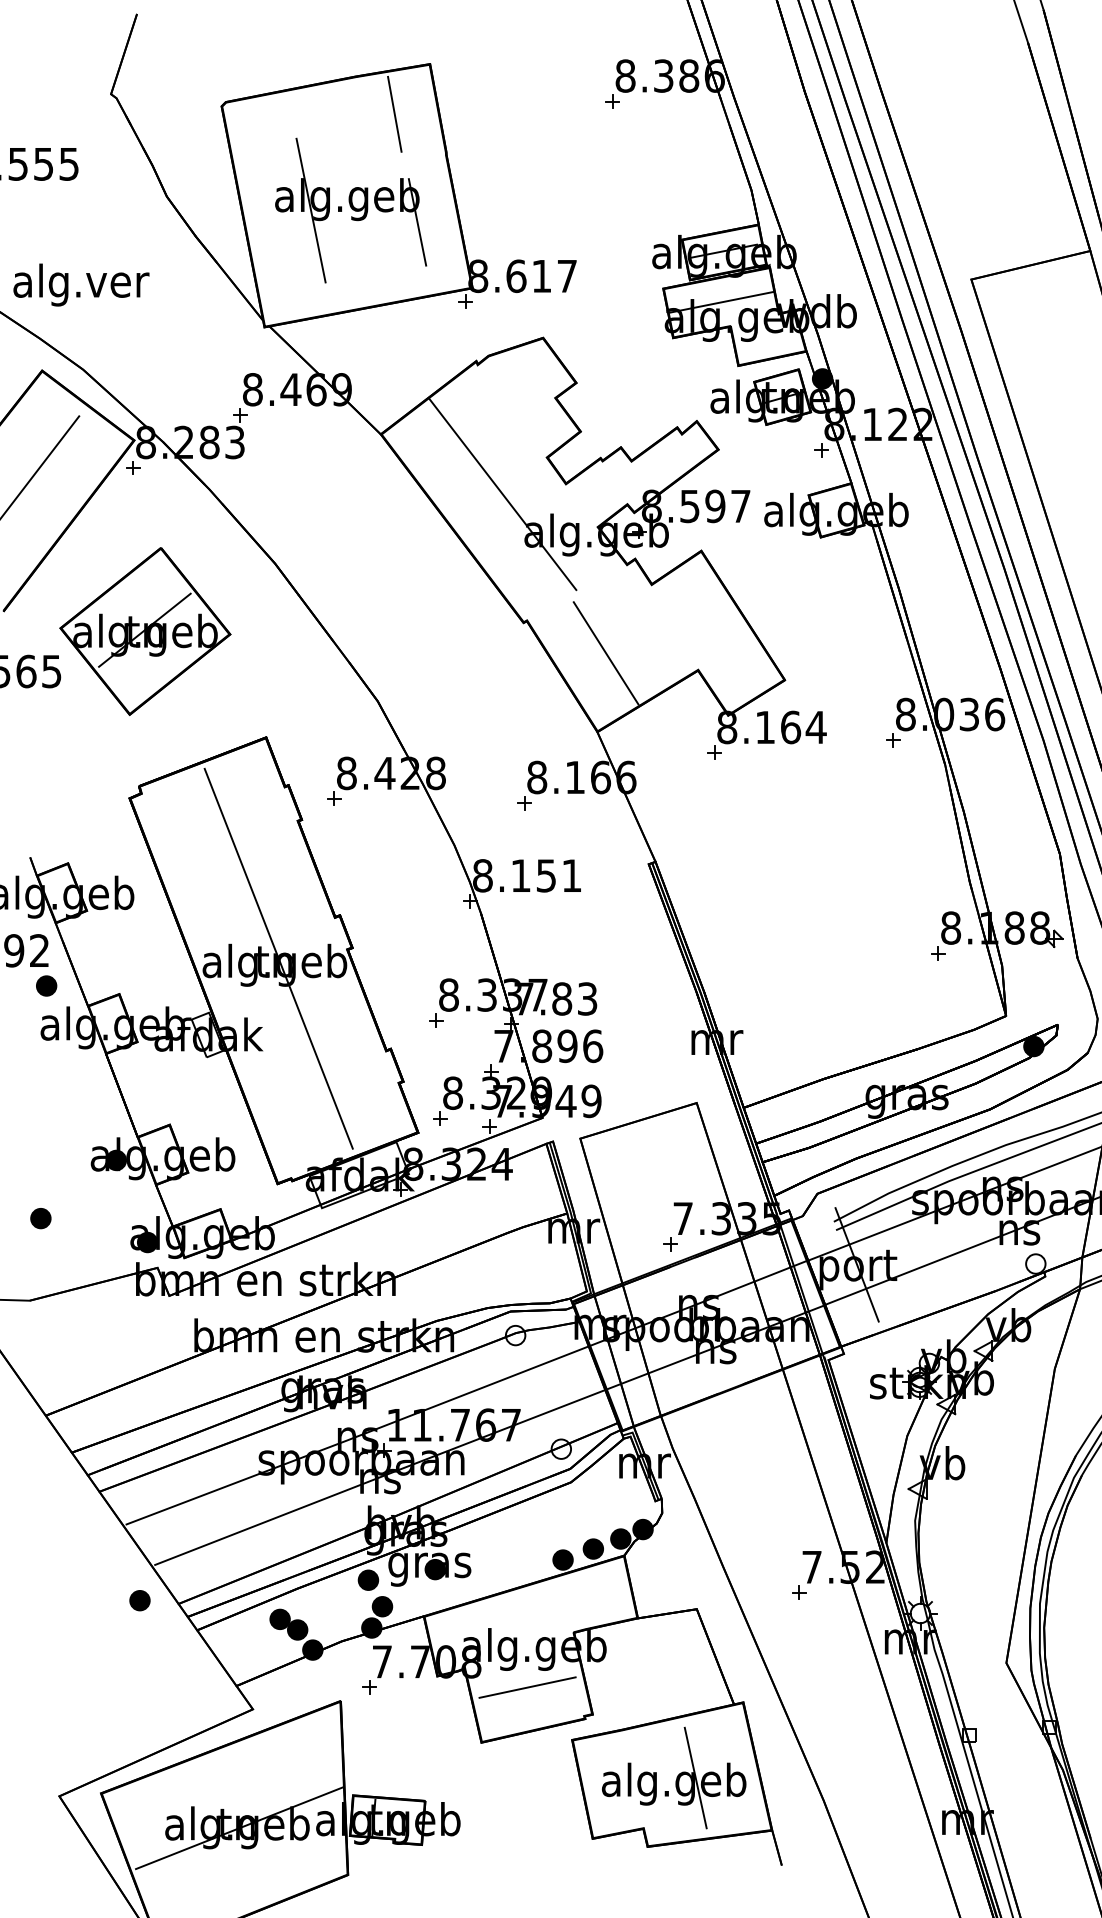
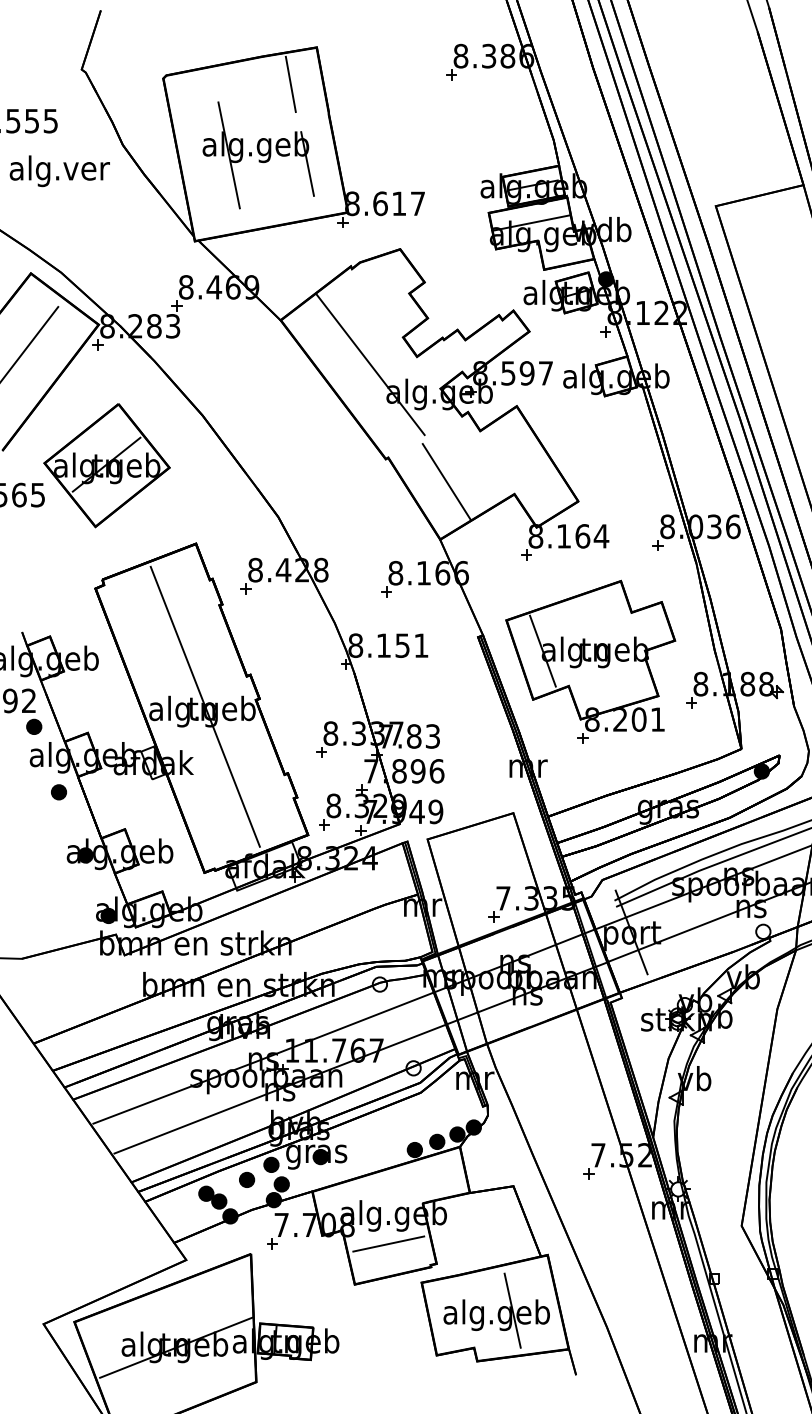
text: (80, 285) -> (59, 171), moved
part: (801, 897) -> (590, 661), added
part: (40, 1218) -> (58, 792), moved
part: (140, 1600) -> (247, 1179), moved

